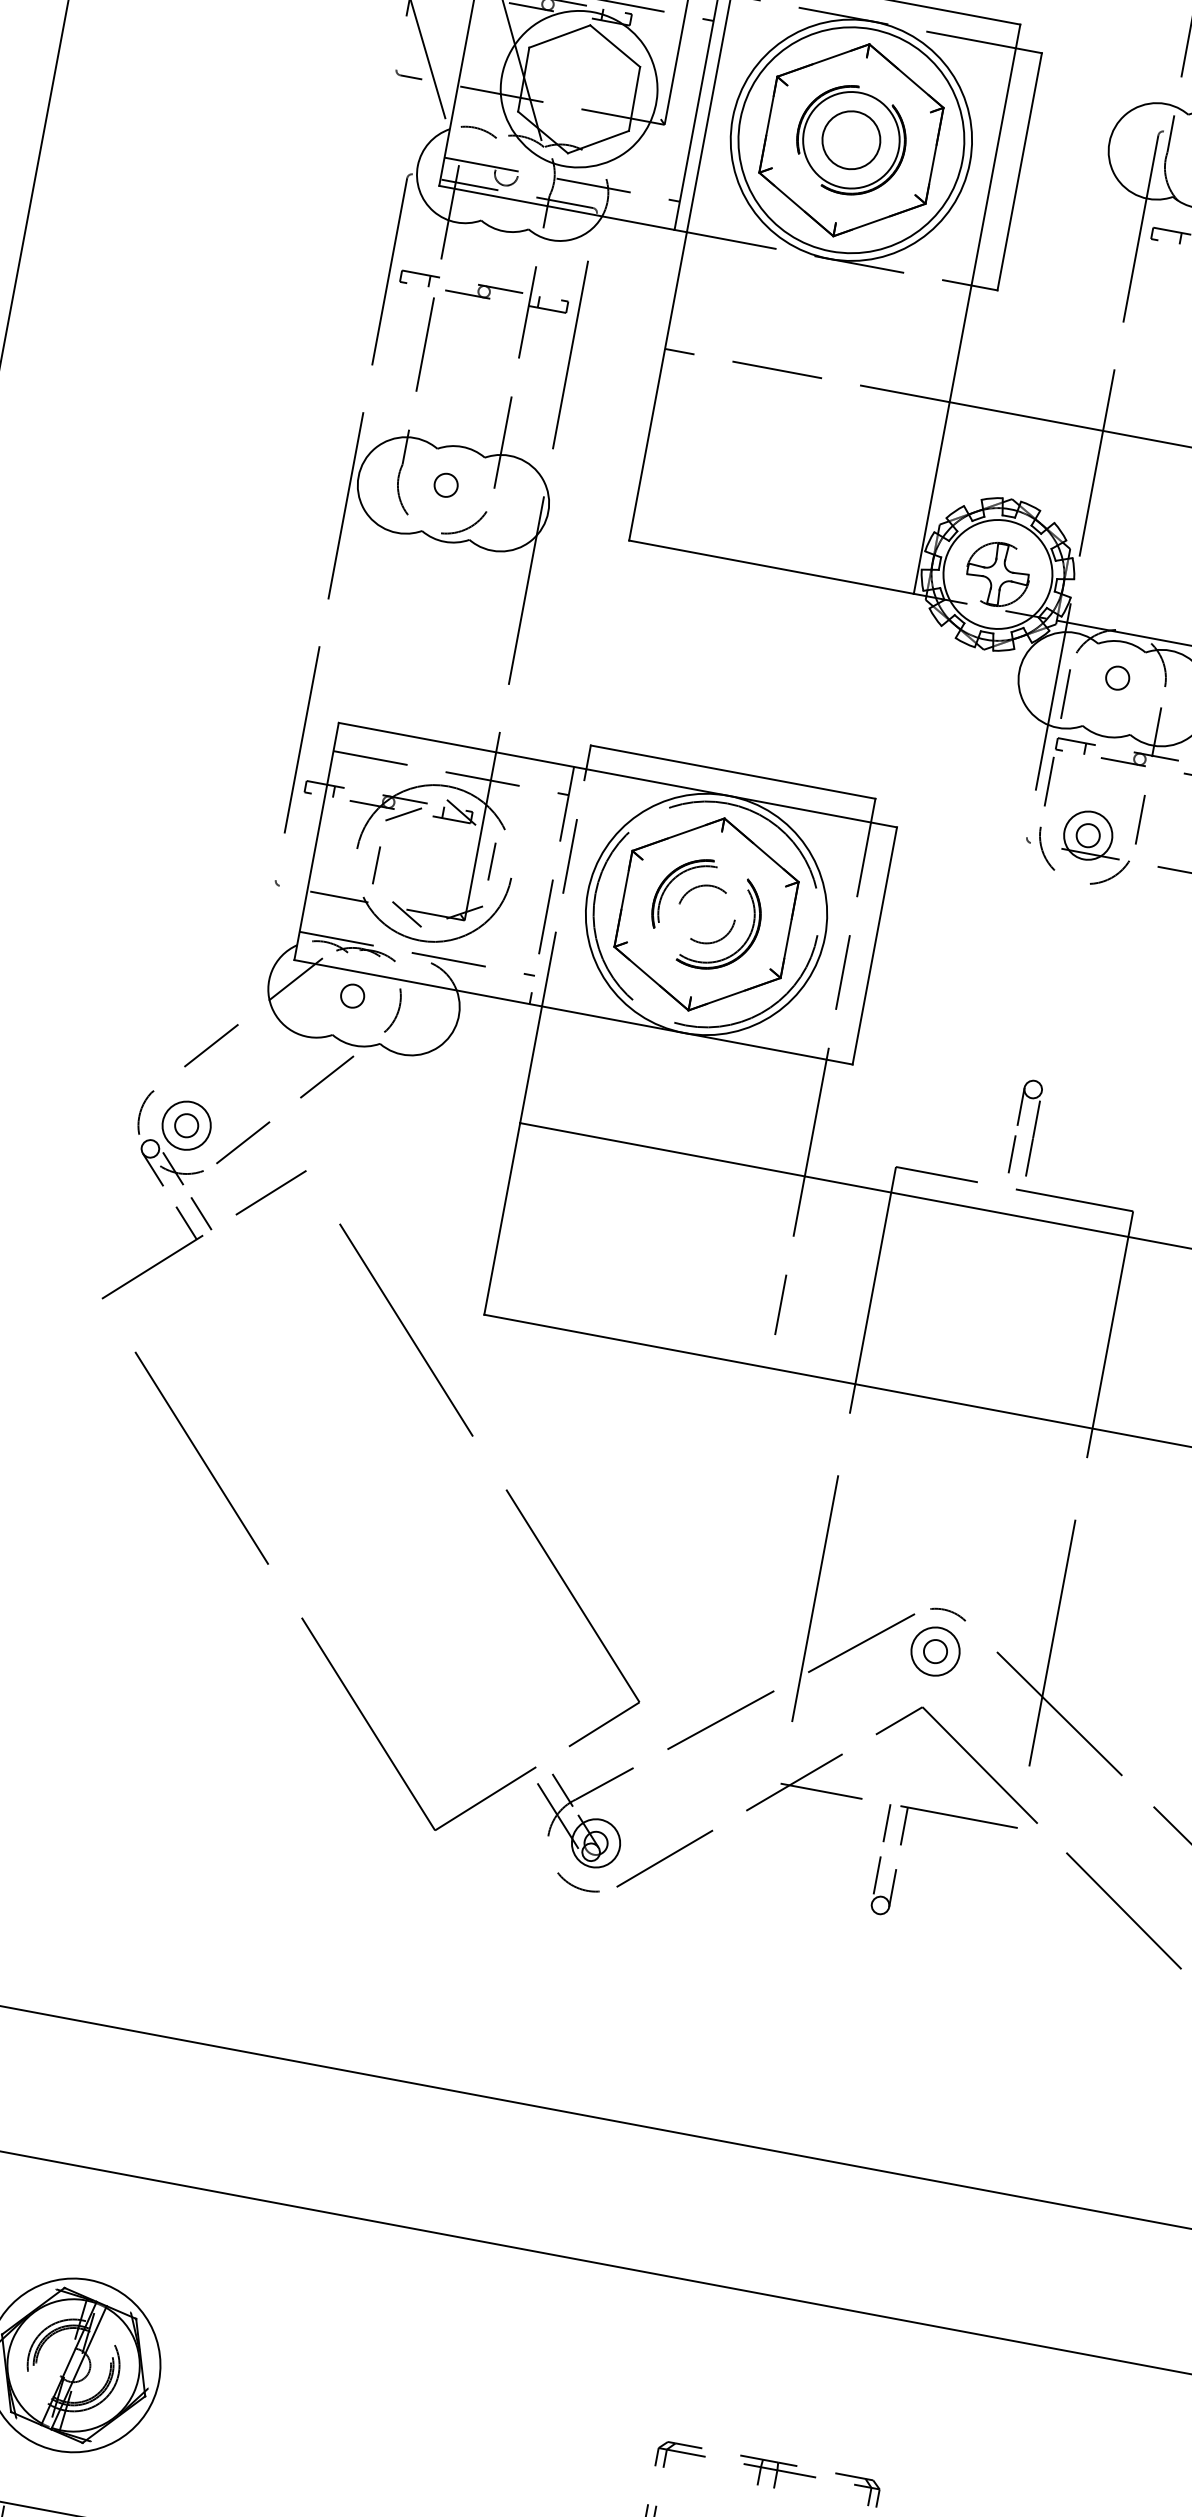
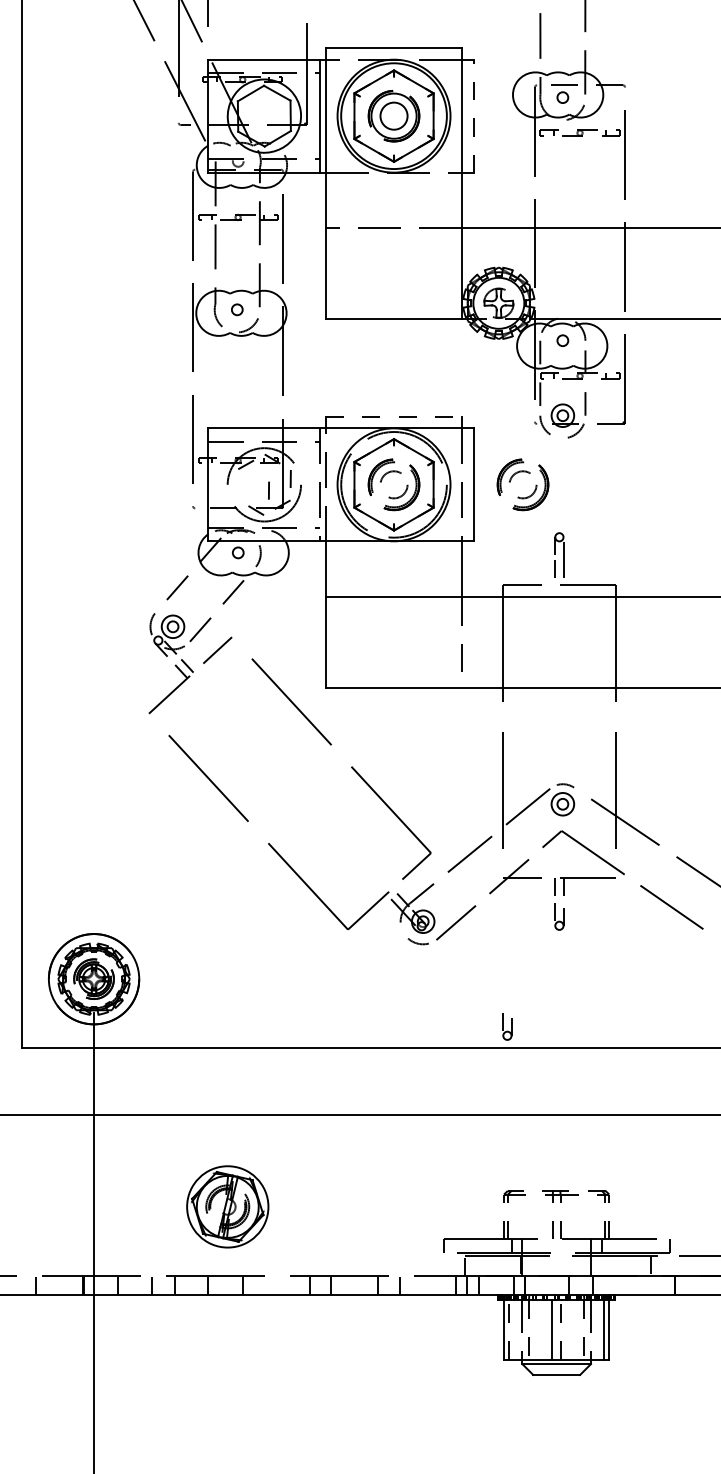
line: (1020, 170) -> (474, 115), solid -> dashed
line: (733, 773) -> (394, 417), solid -> dashed
line: (375, 864) -> (268, 490), moved
part: (967, 940) -> (516, 474), added
part: (731, 2096) -> (507, 1026), added

